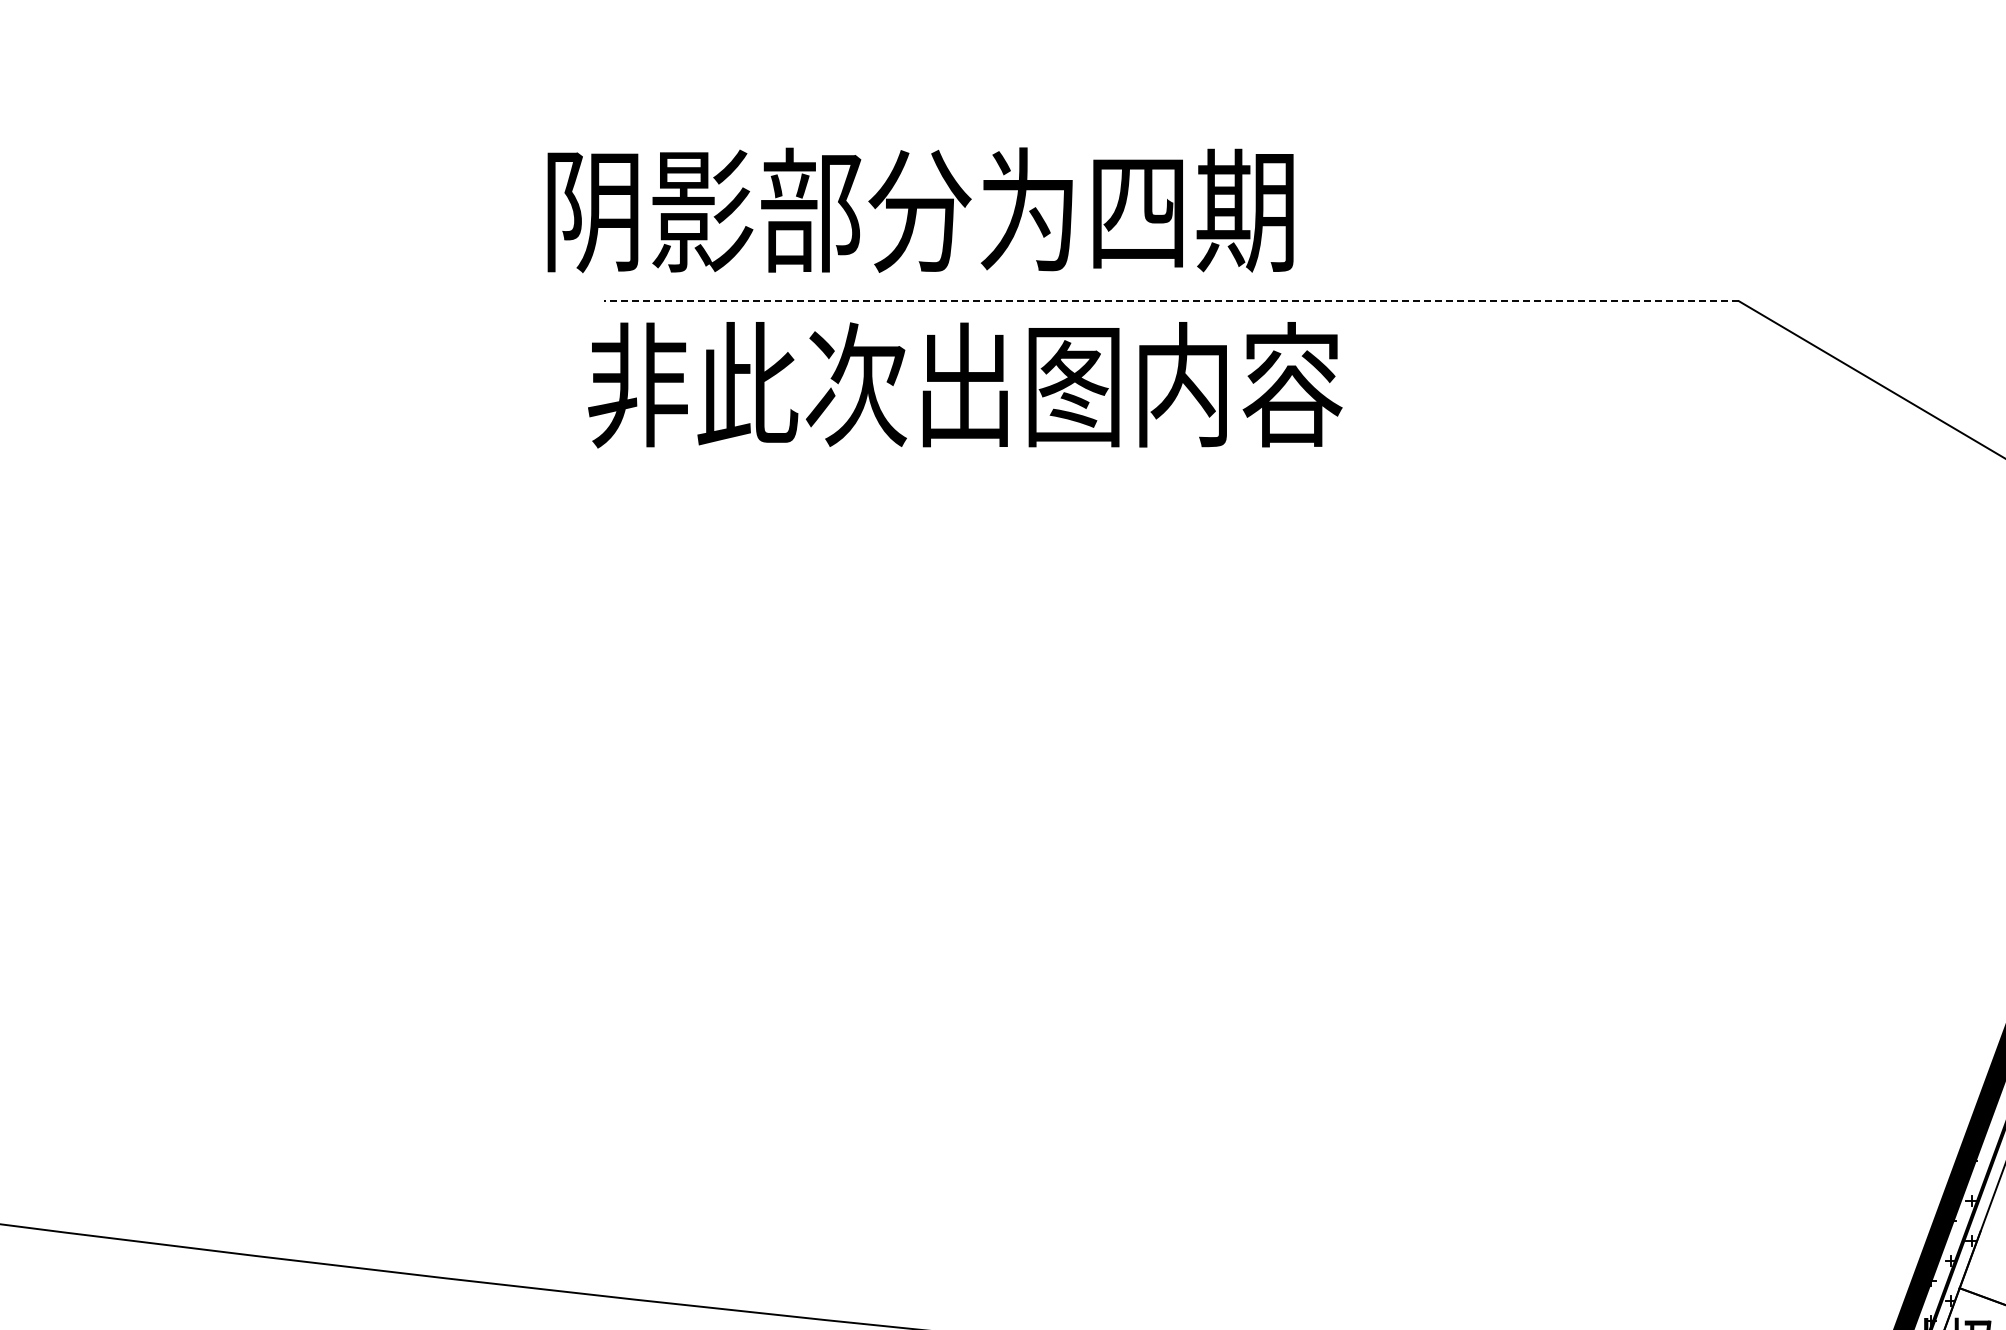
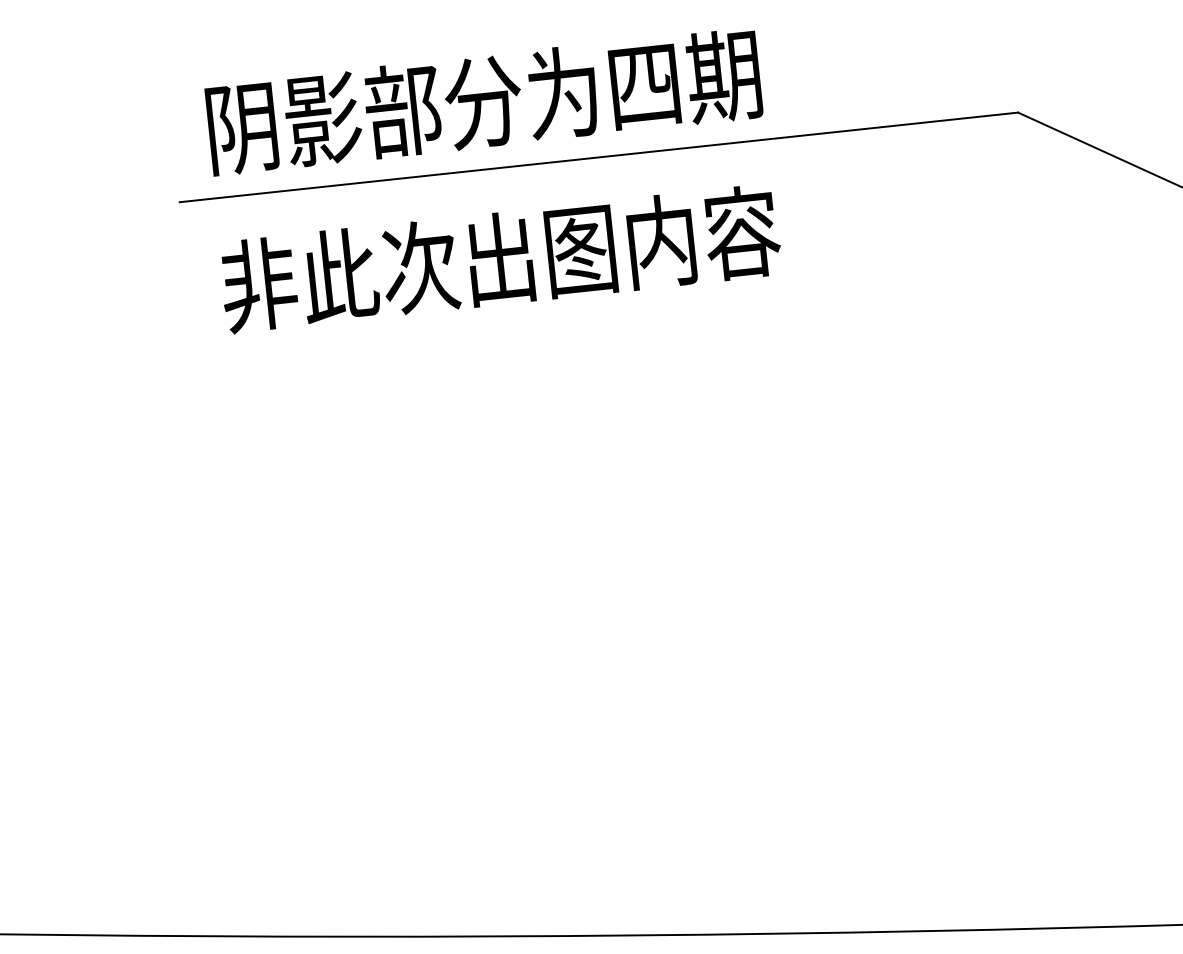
text: (920, 210) -> (484, 101), moved
line: (1171, 301) -> (598, 157), dashed -> solid
text: (965, 385) -> (500, 259), moved

